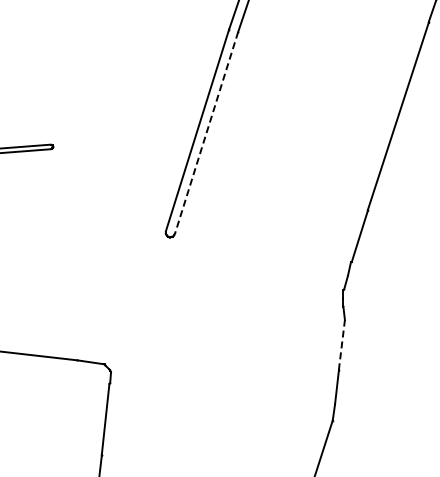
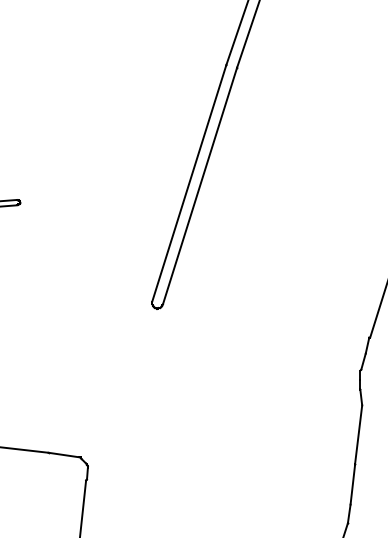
line: (206, 132) -> (199, 185), dashed -> solid
line: (341, 344) -> (358, 434), dashed -> solid

